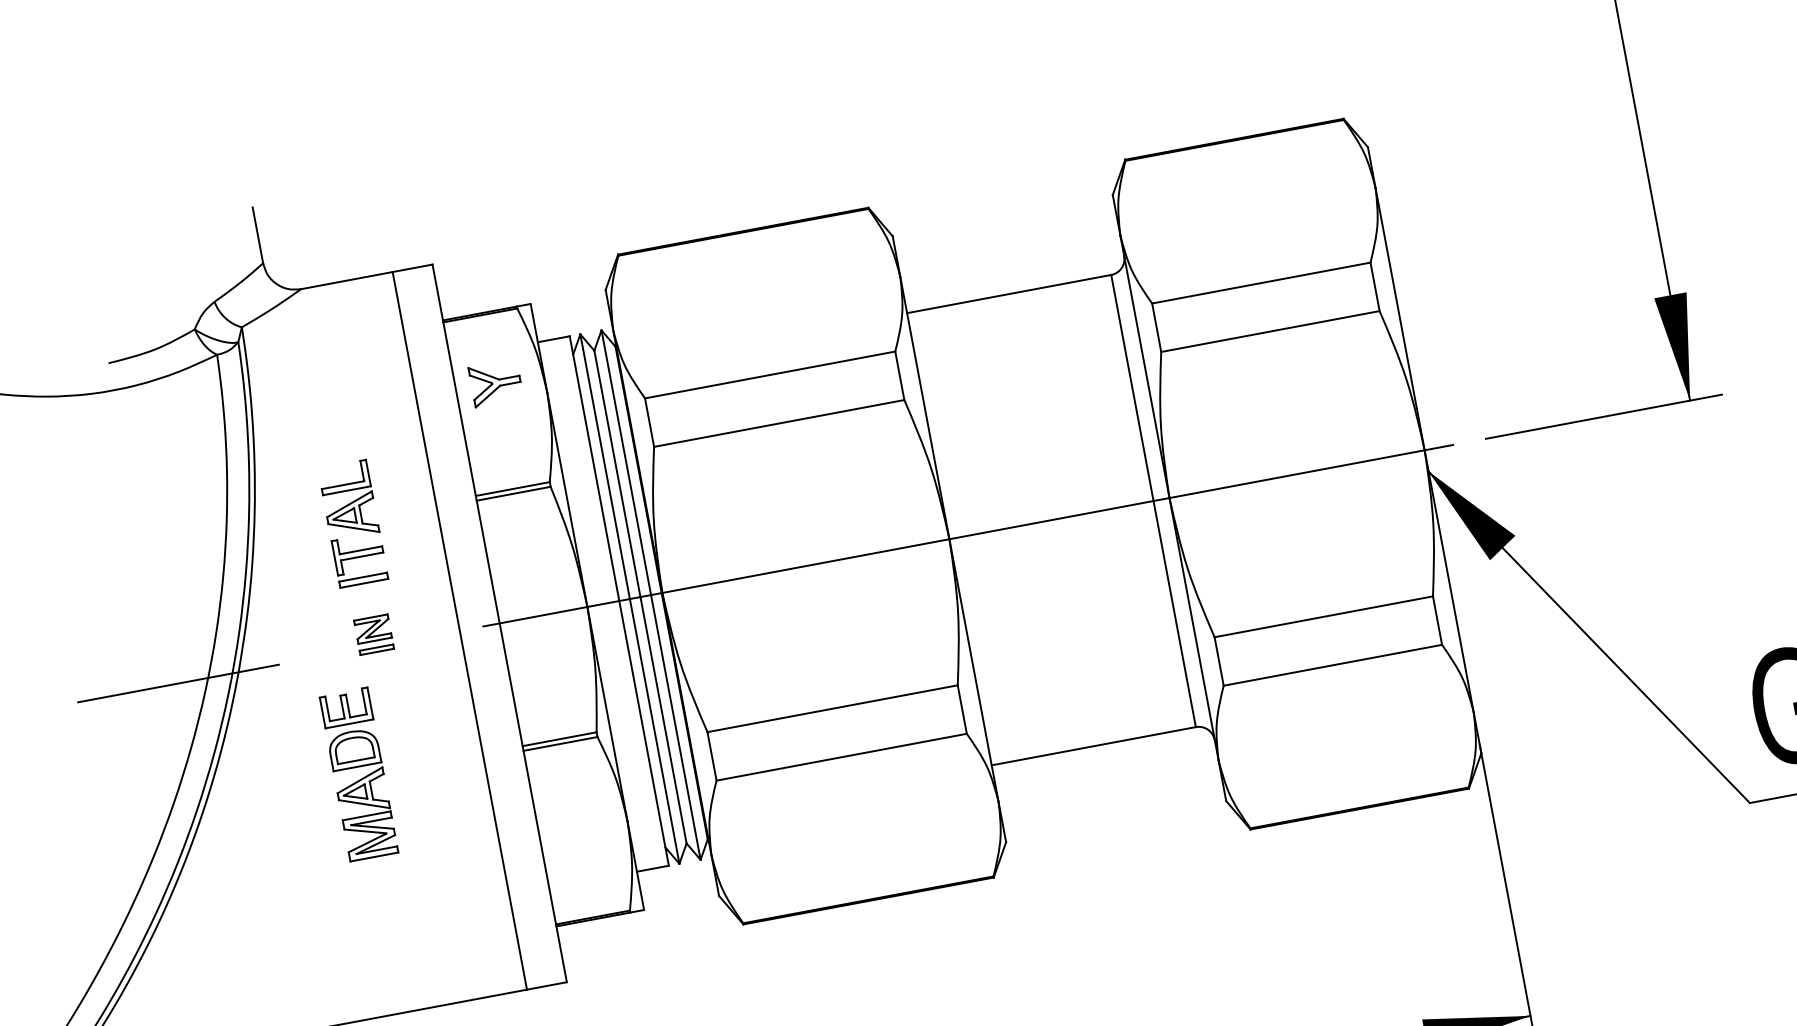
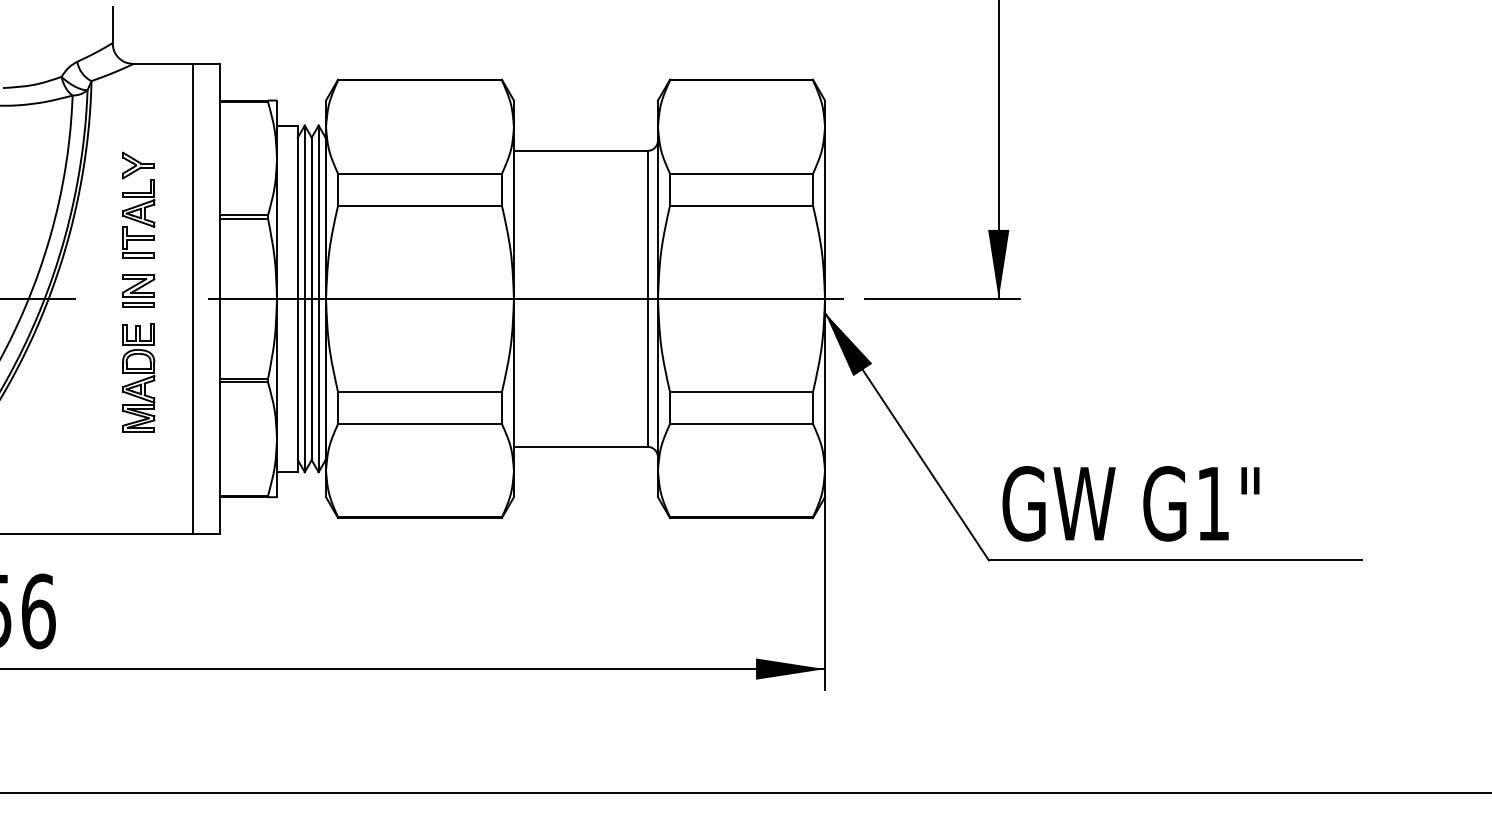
part: (495, 383) -> (138, 165), moved
part: (373, 633) -> (138, 290), size x1.43
part: (358, 774) -> (138, 377), moved

